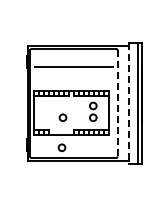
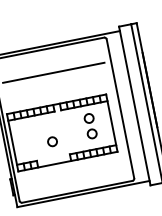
line: (117, 103) -> (120, 108), dashed -> solid
line: (128, 103) -> (134, 106), dashed -> solid
circle: (61, 147) -> (58, 181), removed

